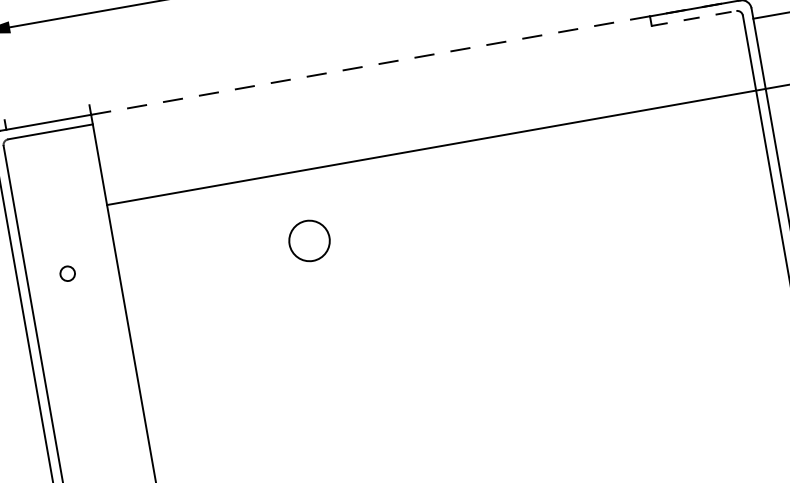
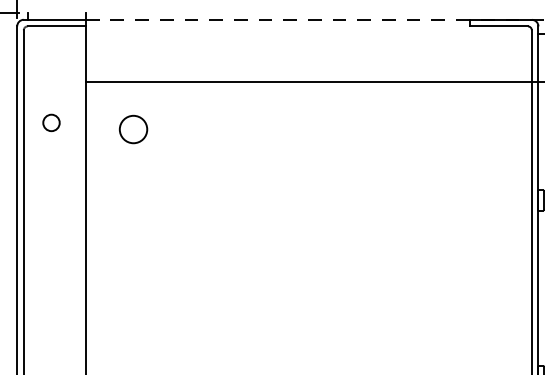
line: (694, 18) -> (499, 26), dashed -> solid
circle: (309, 240) -> (133, 129), moved
circle: (67, 273) -> (51, 122), size x1.67

